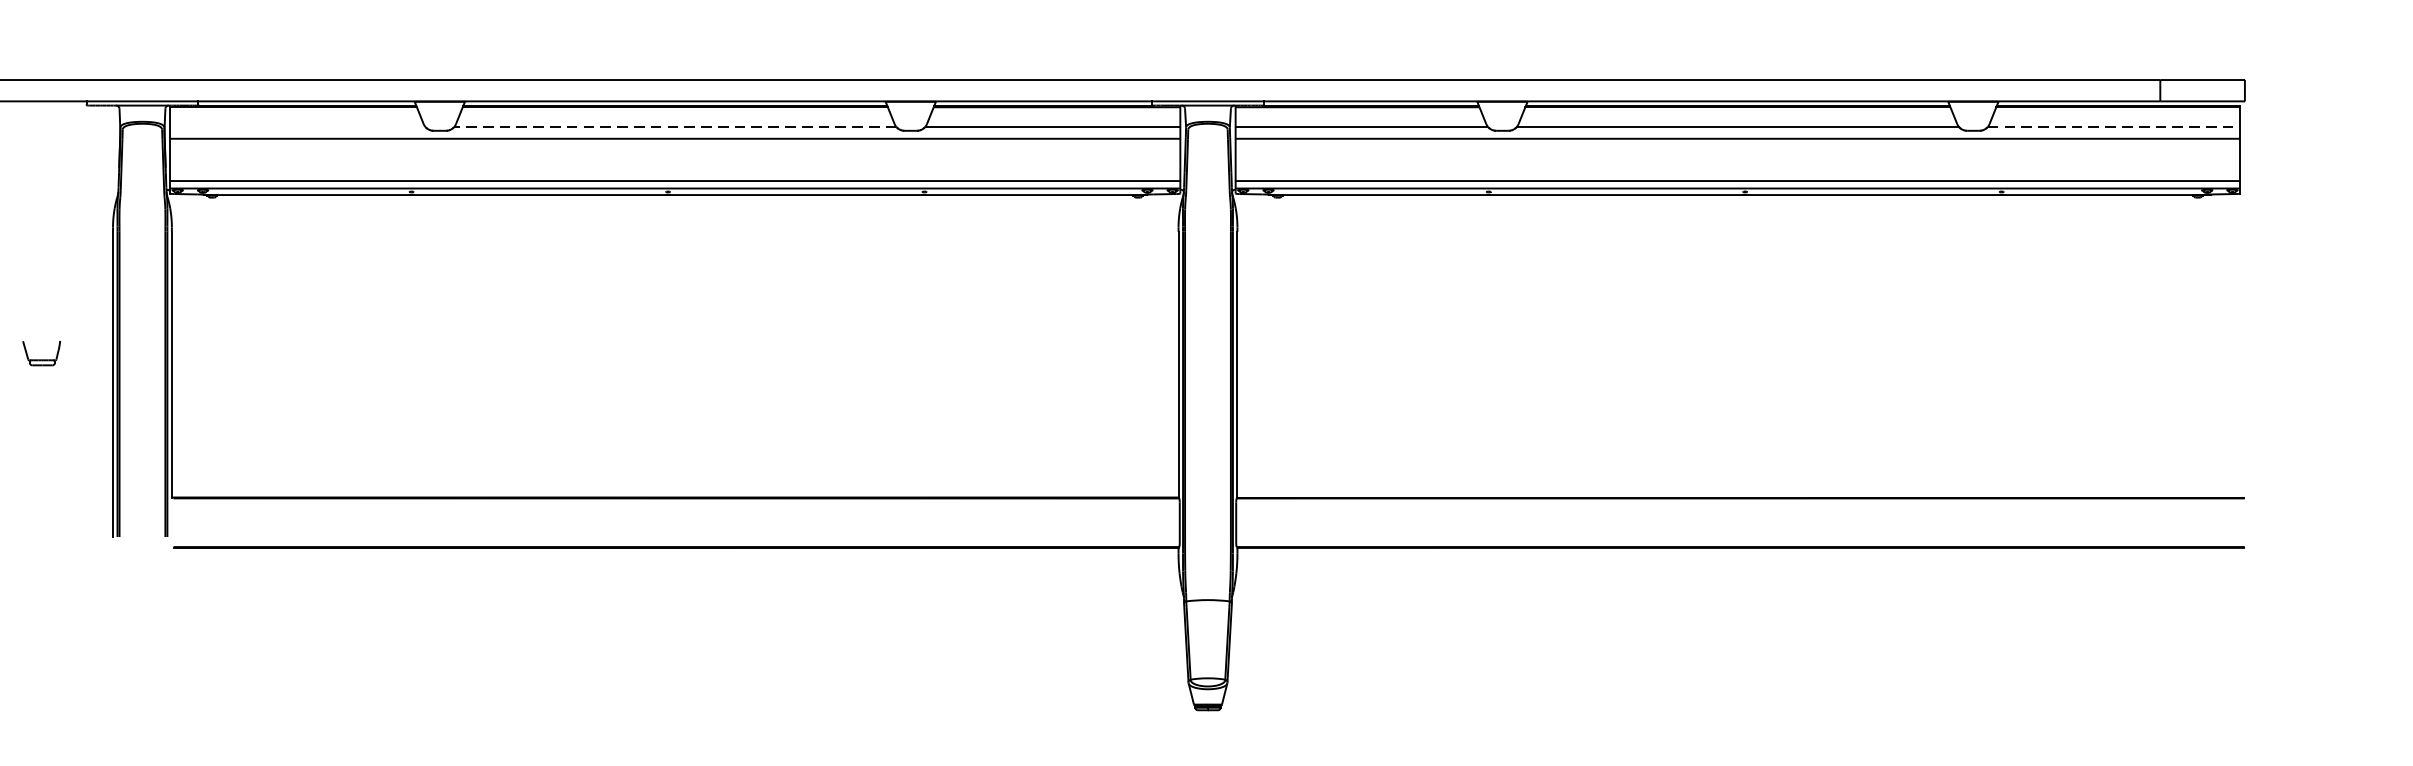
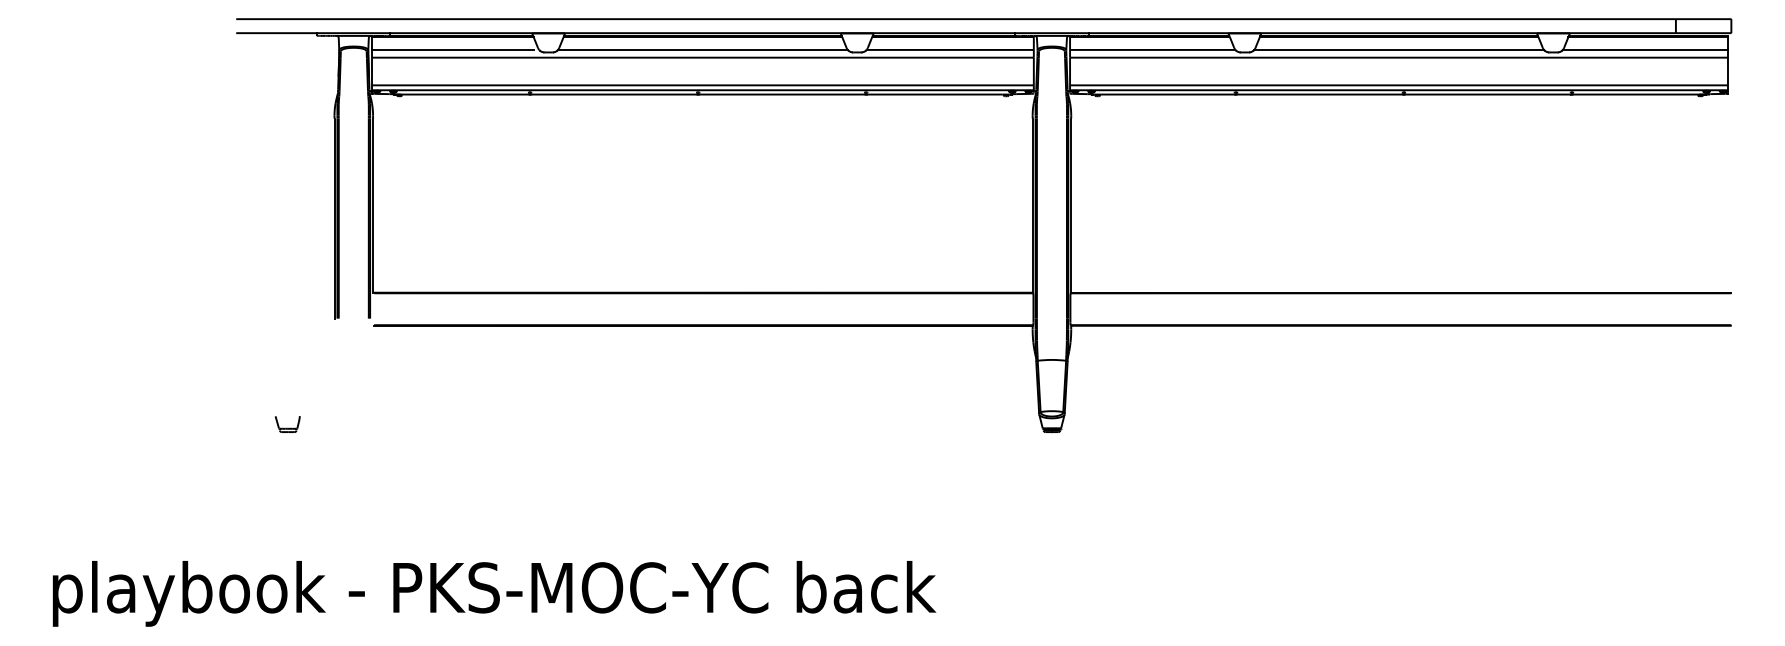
line: (293, 126) -> (452, 49), added
line: (674, 126) -> (702, 49), dashed -> solid
line: (2113, 126) -> (1645, 49), dashed -> solid
part: (41, 353) -> (287, 424), moved

